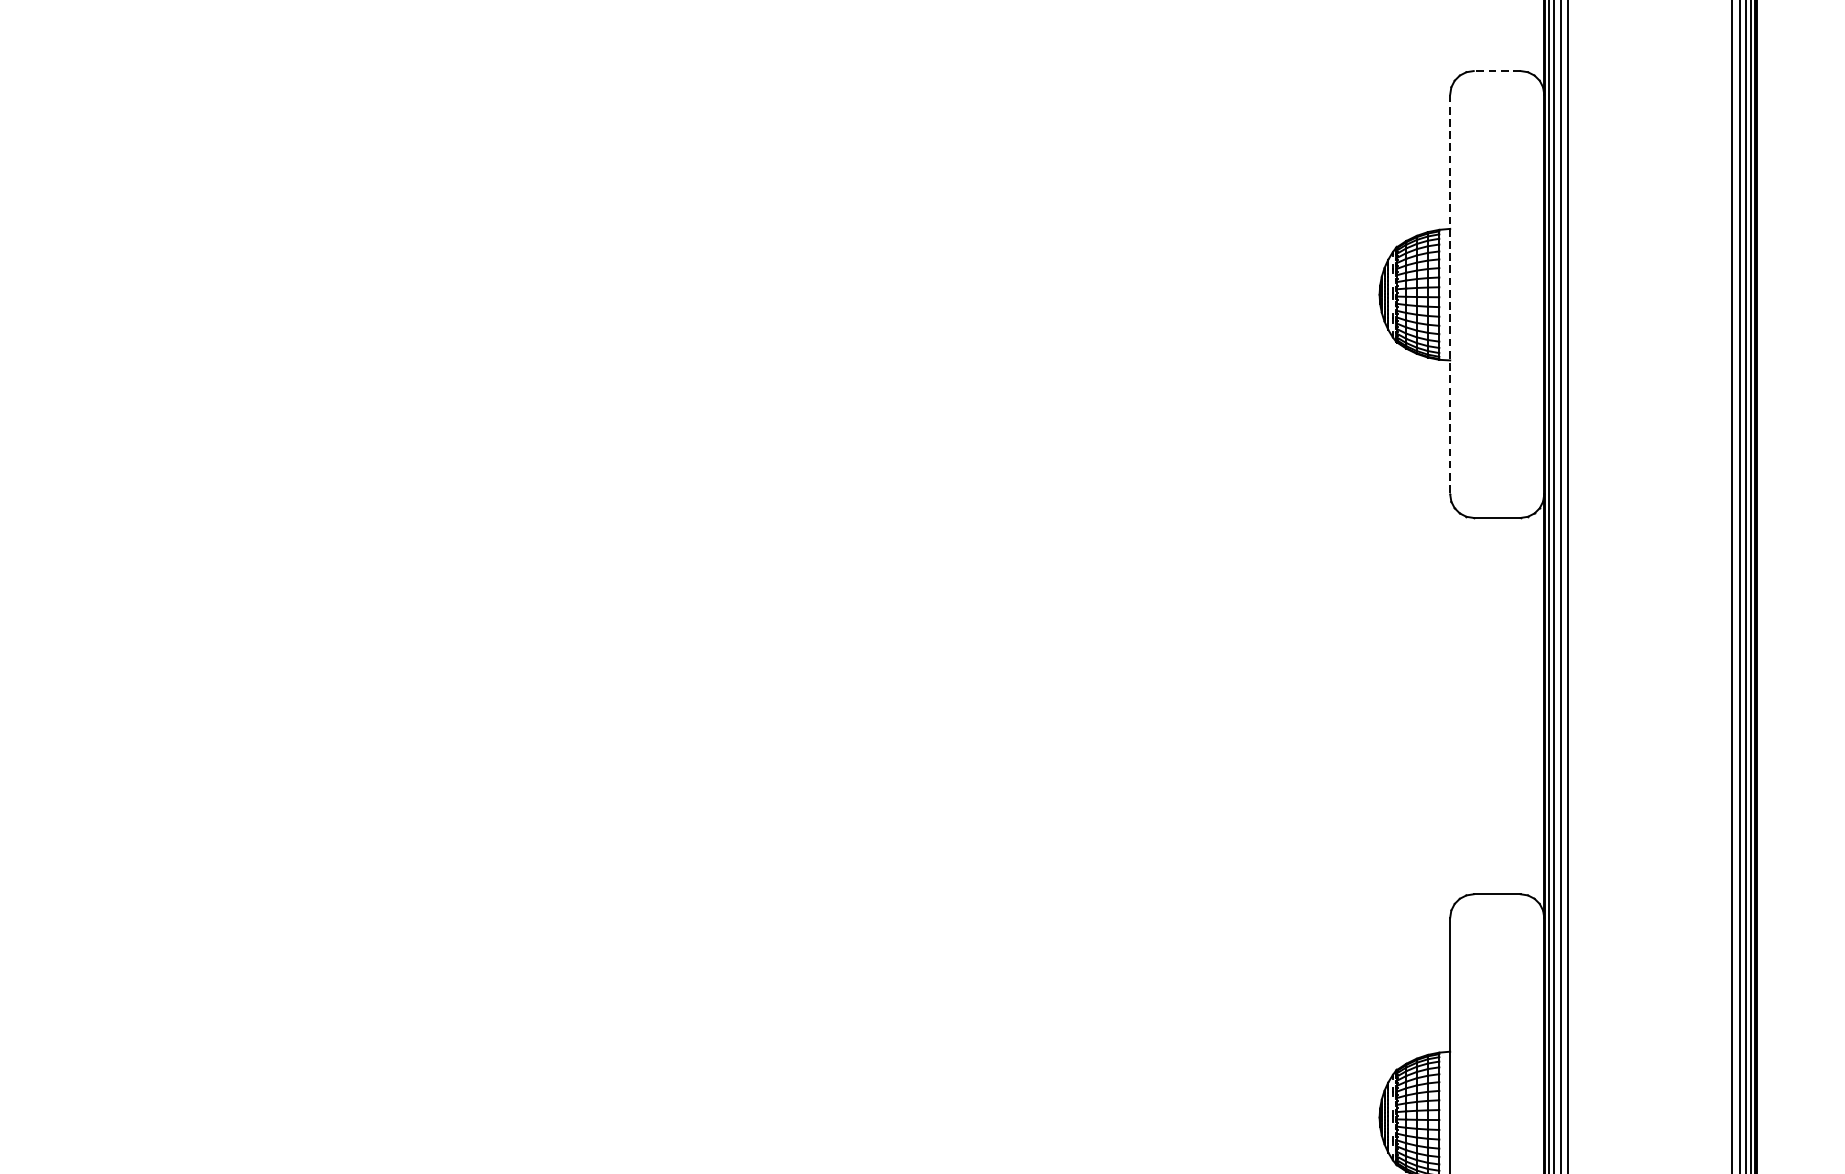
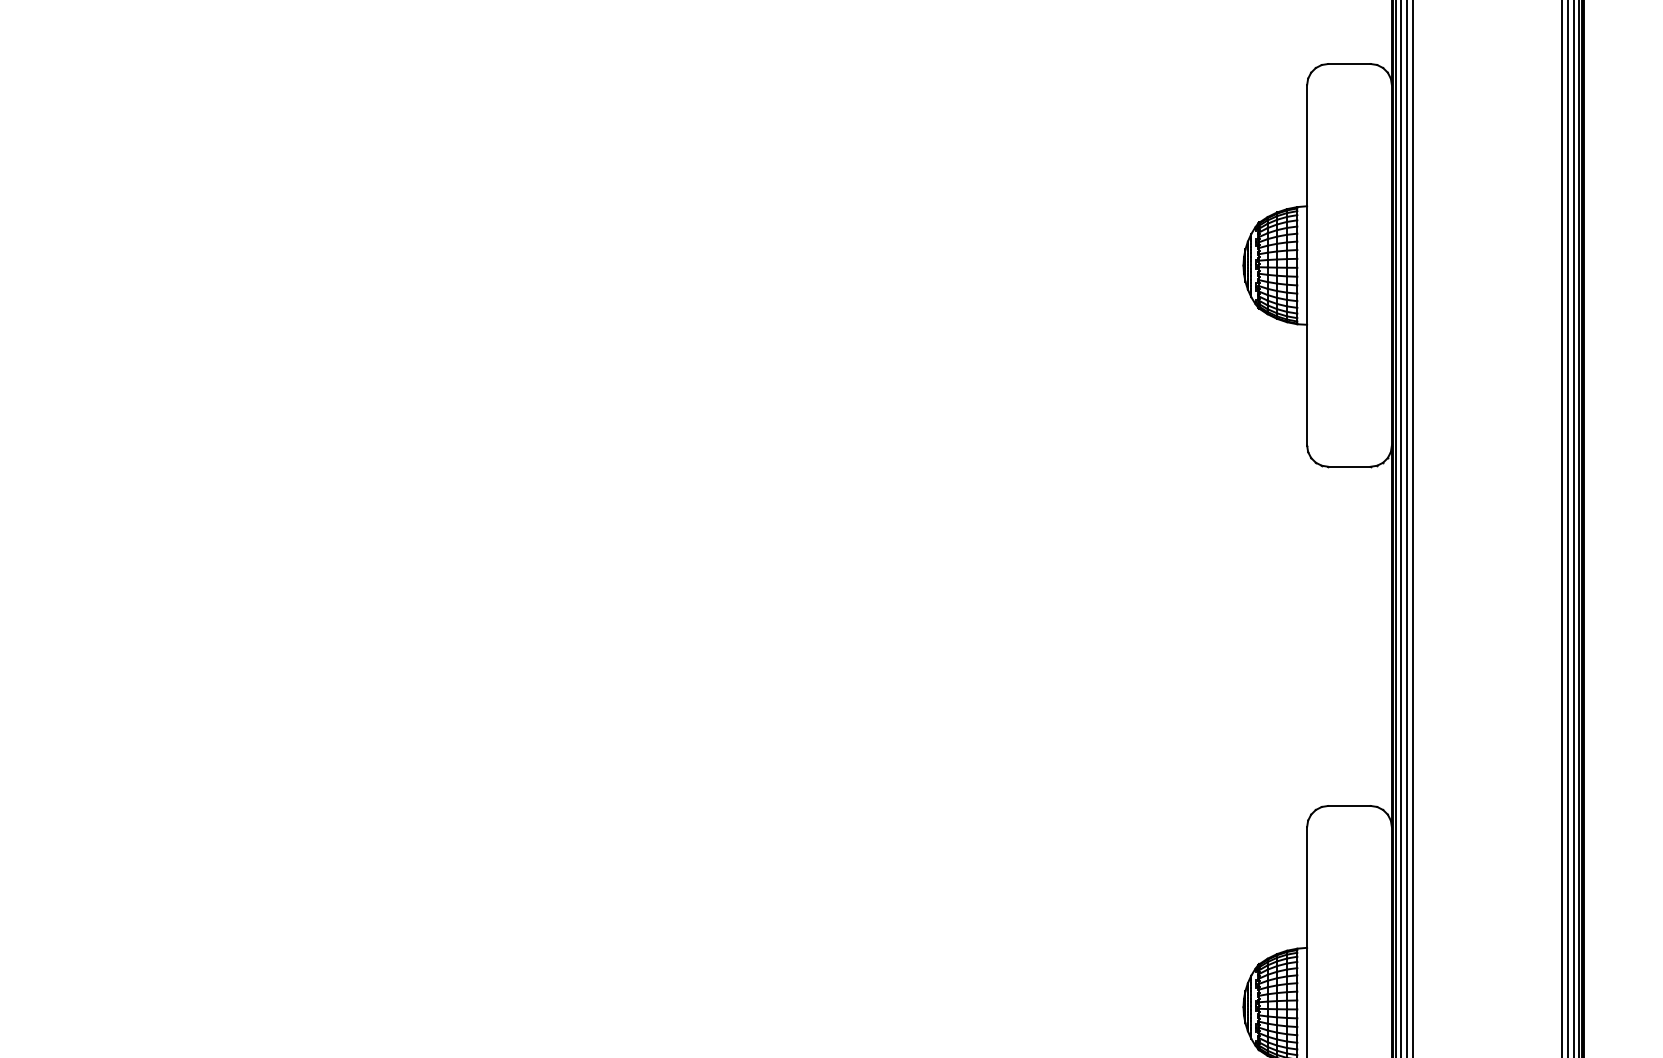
line: (1497, 70) -> (1349, 63), dashed -> solid
line: (1450, 294) -> (1307, 265), dashed -> solid

